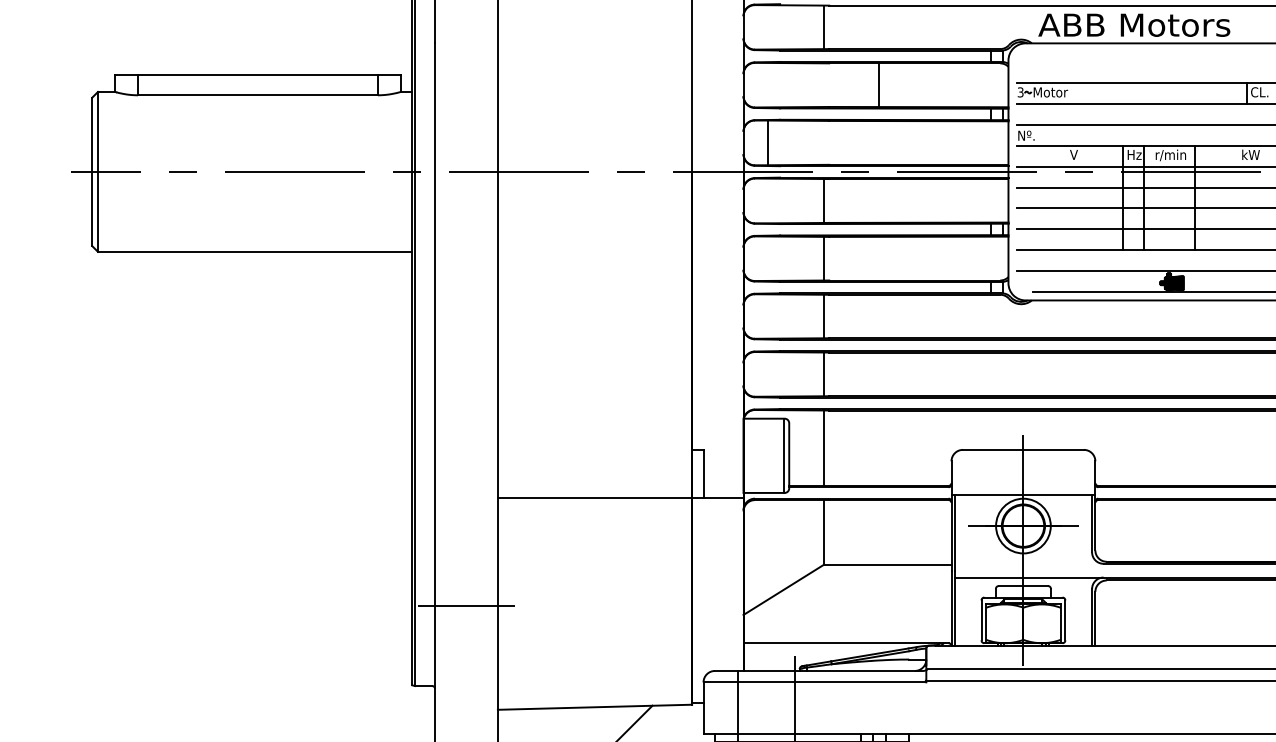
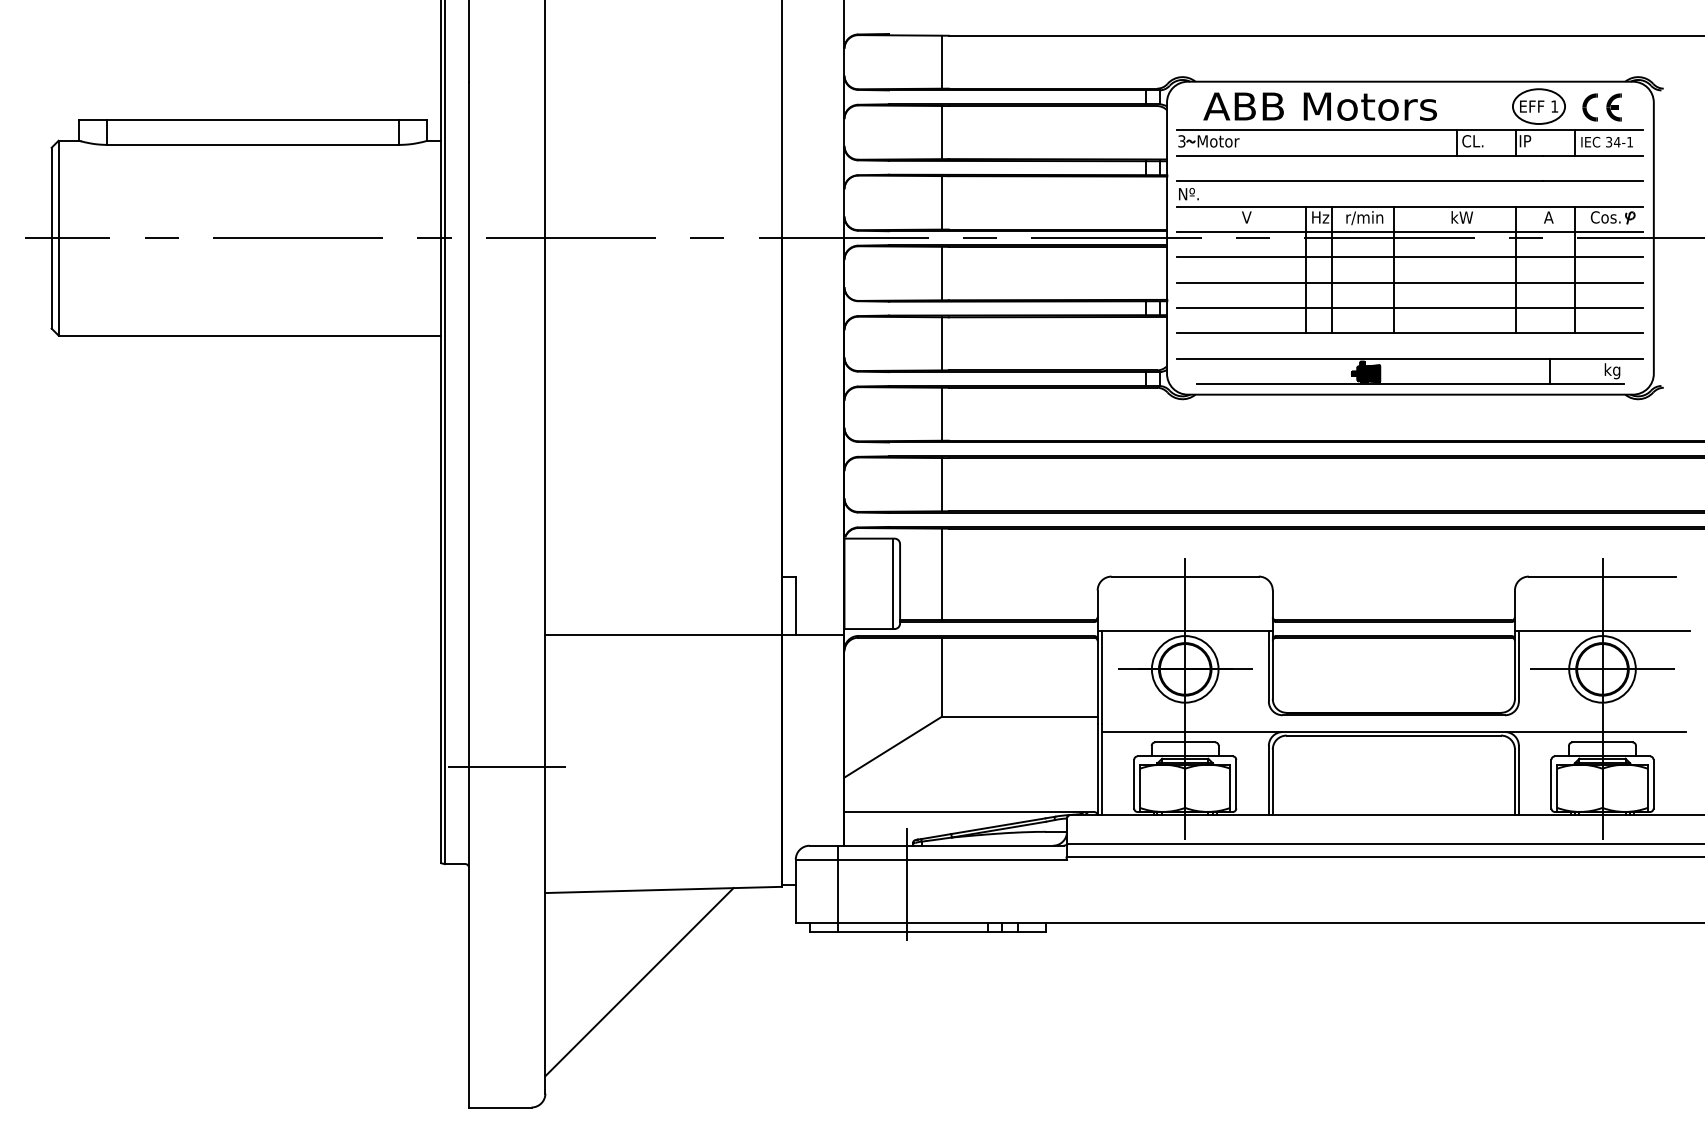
text: (1133, 25) -> (1319, 106), moved
line: (878, 85) -> (941, 132), moved
line: (767, 142) -> (941, 202), moved

